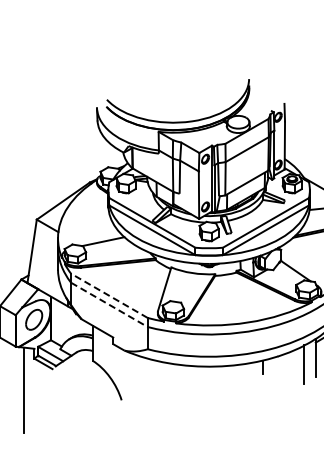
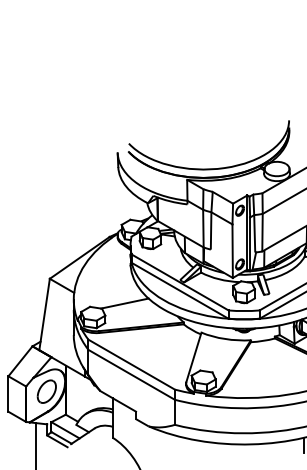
line: (108, 295) -> (130, 364), dashed -> solid
line: (109, 305) -> (131, 375), dashed -> solid

